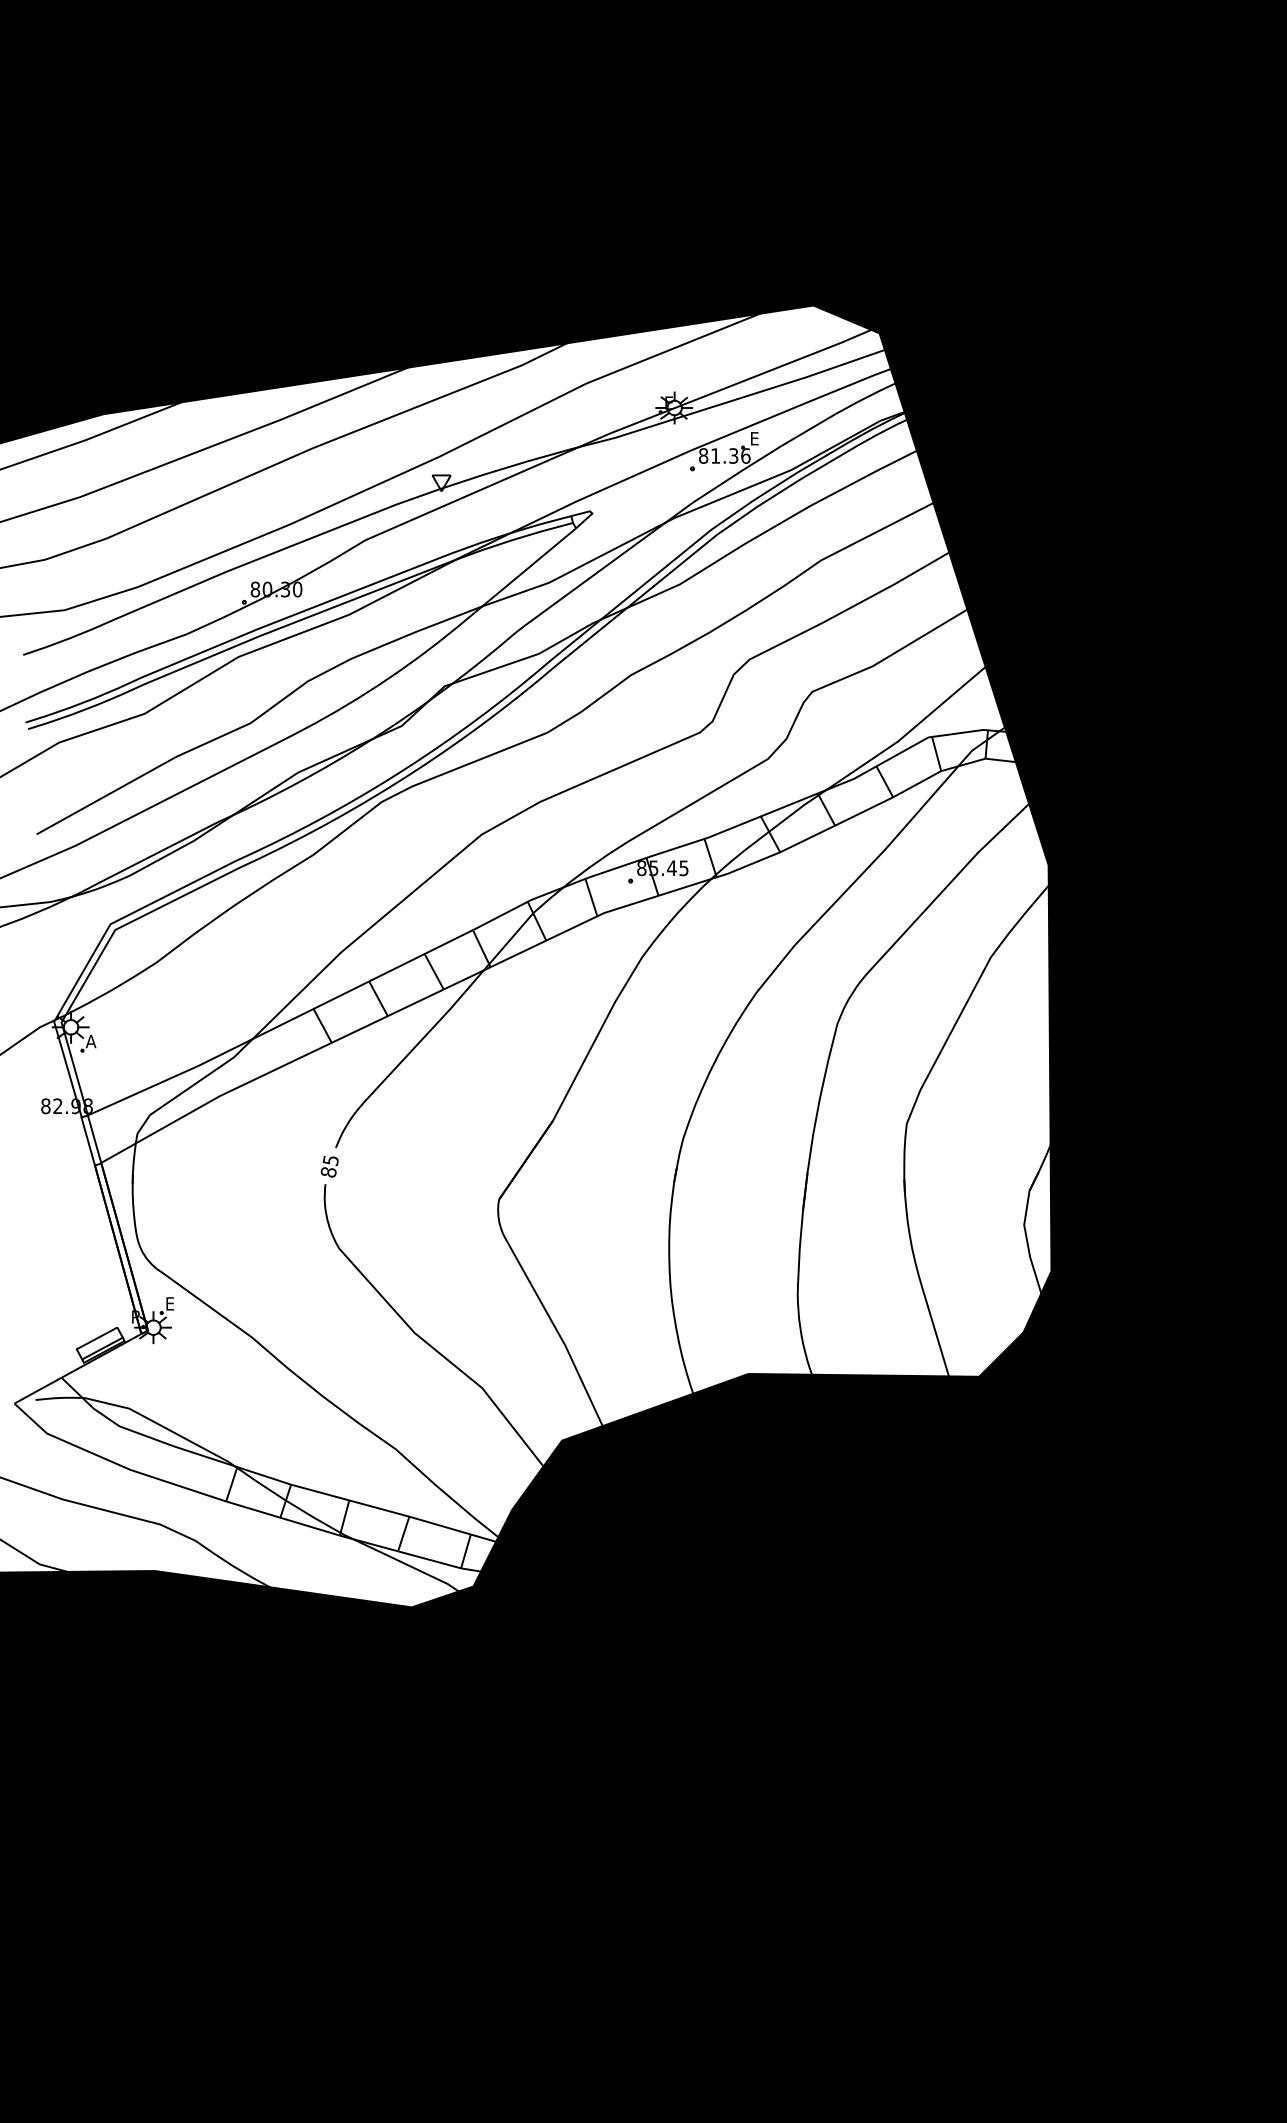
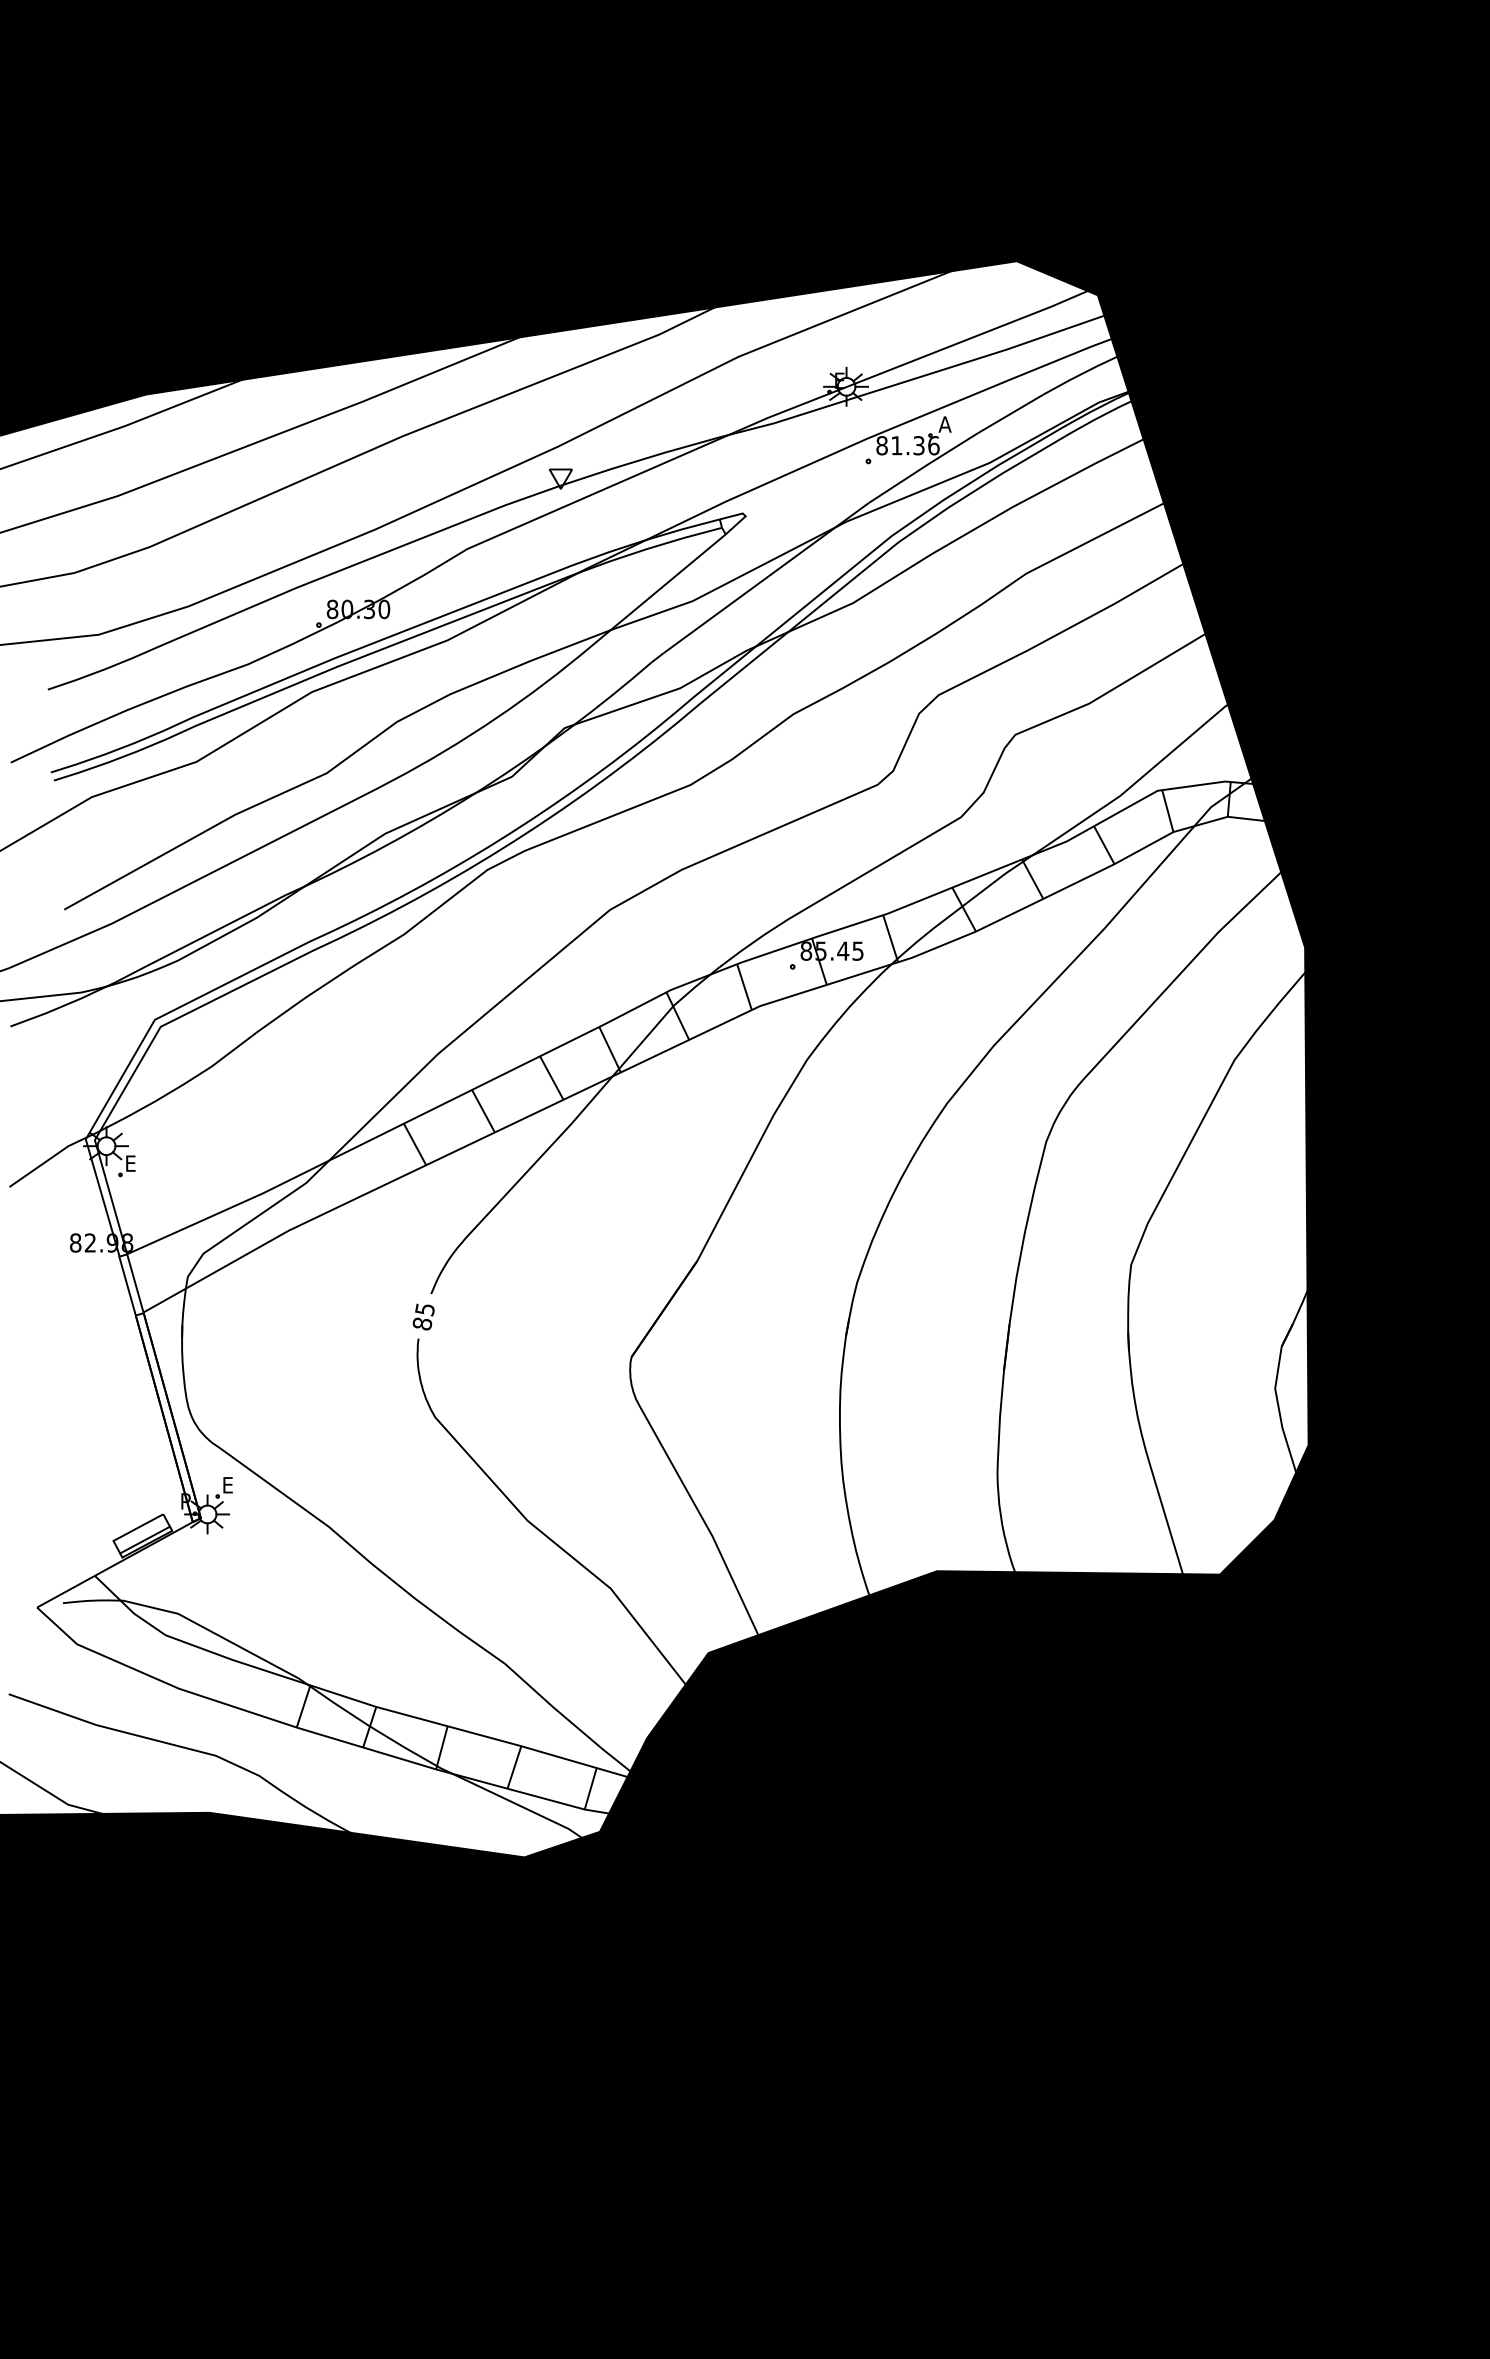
text: (754, 438) -> (944, 424), E -> A
text: (90, 1041) -> (130, 1163), A -> E

